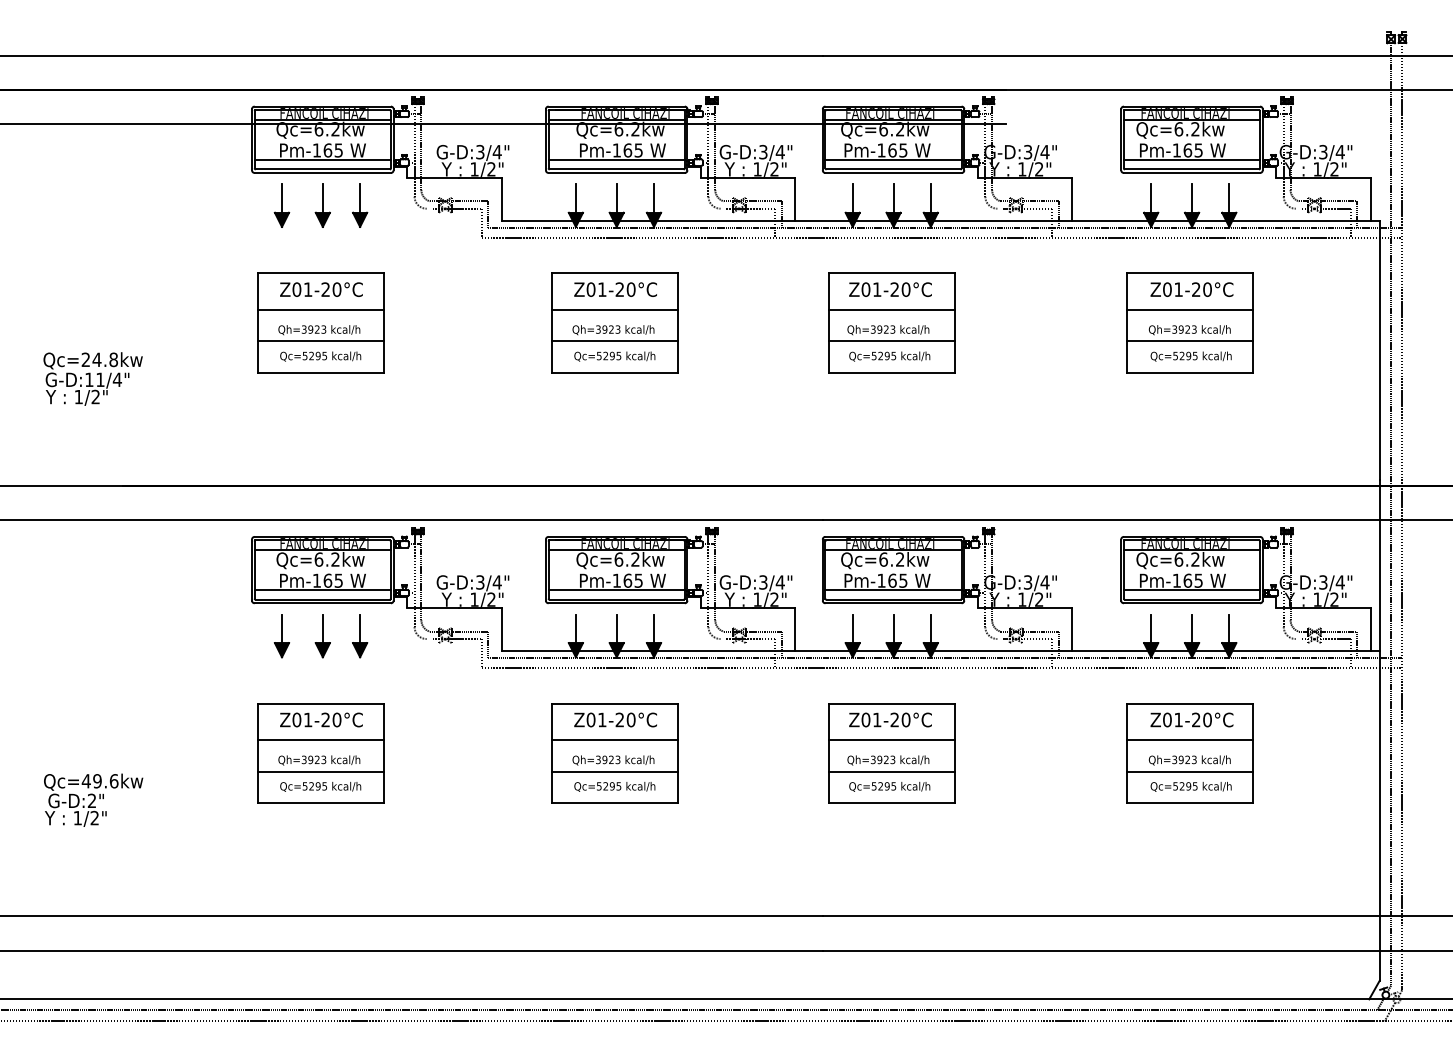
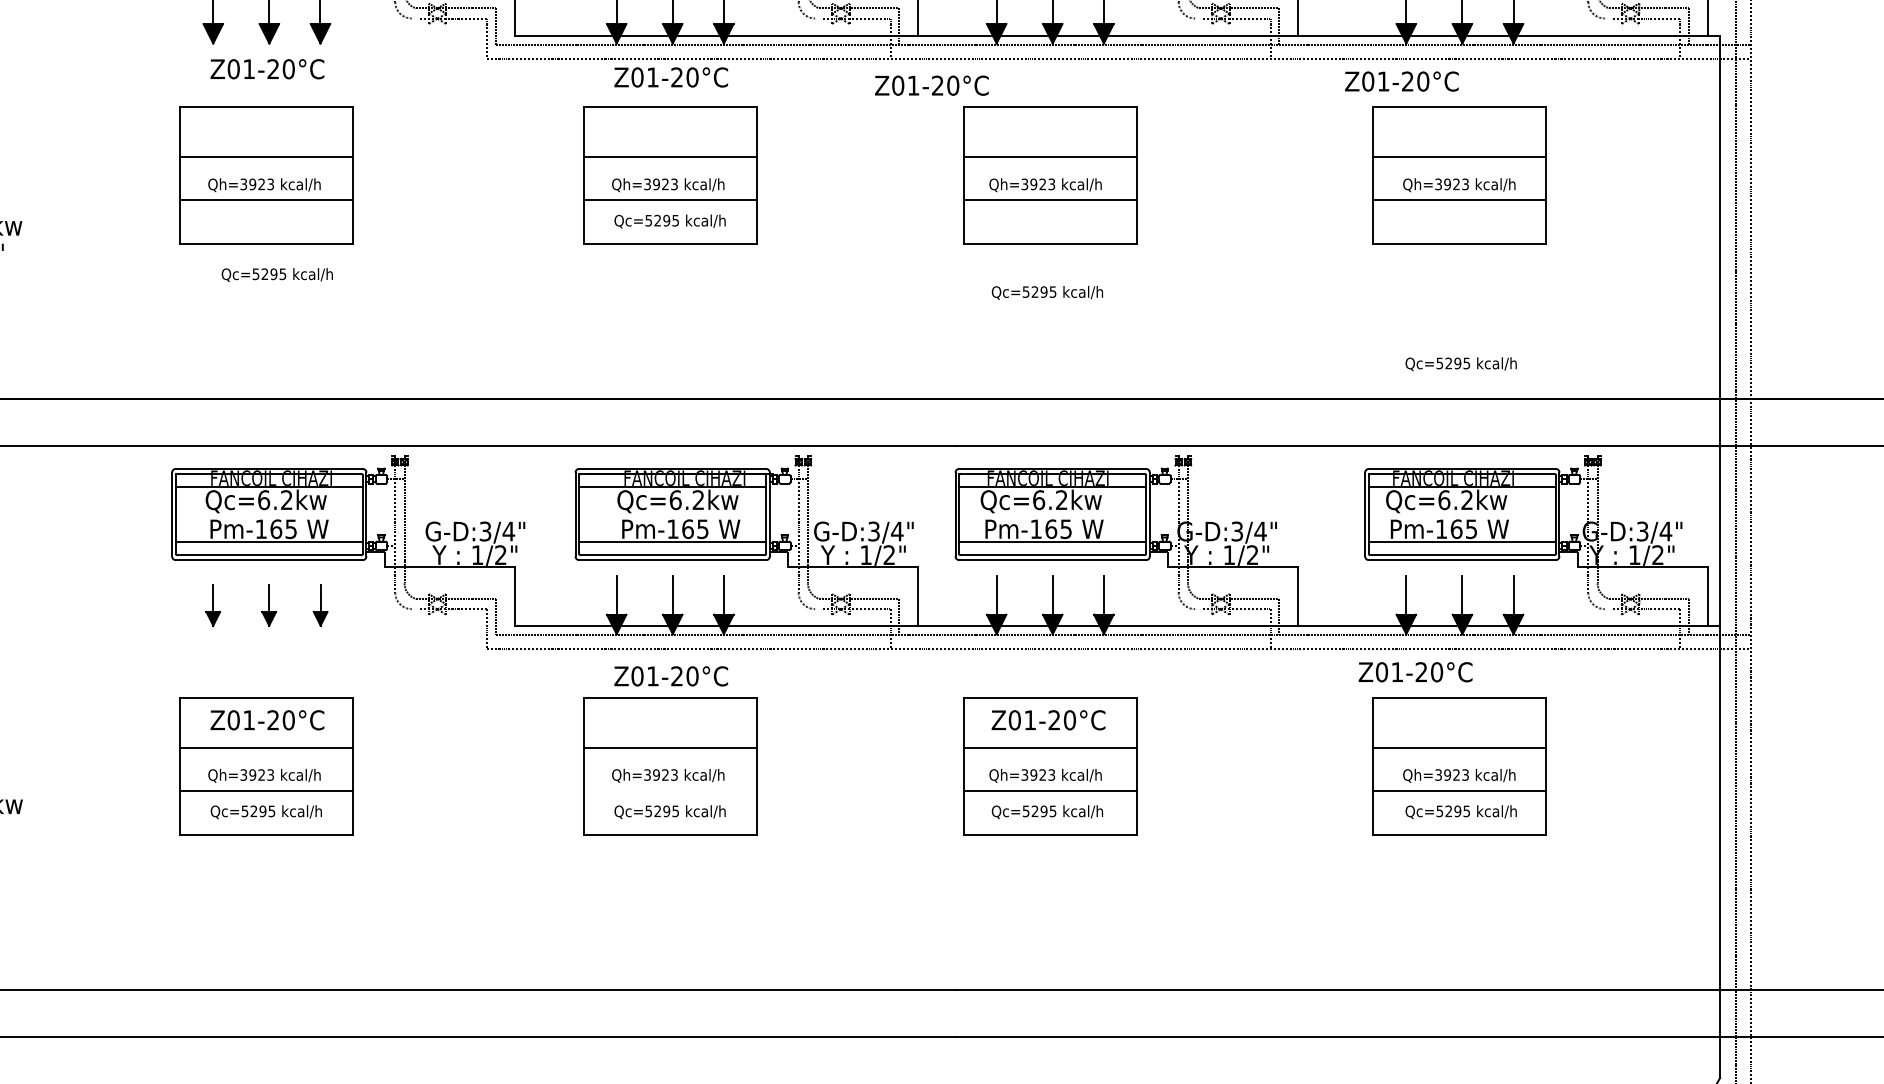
text: (321, 289) -> (267, 68), moved
text: (615, 289) -> (671, 77), moved
text: (890, 289) -> (931, 85), moved
text: (1191, 289) -> (1401, 81), moved
text: (320, 356) -> (277, 274), moved
text: (889, 356) -> (1047, 292), moved
text: (1190, 356) -> (1460, 364), moved
part: (281, 636) -> (212, 605), size x0.7
part: (322, 636) -> (268, 605), size x0.7
part: (360, 636) -> (321, 605), size x0.7
text: (615, 719) -> (671, 675), moved
text: (1191, 719) -> (1414, 671), moved
line: (614, 771) -> (669, 790), removed

